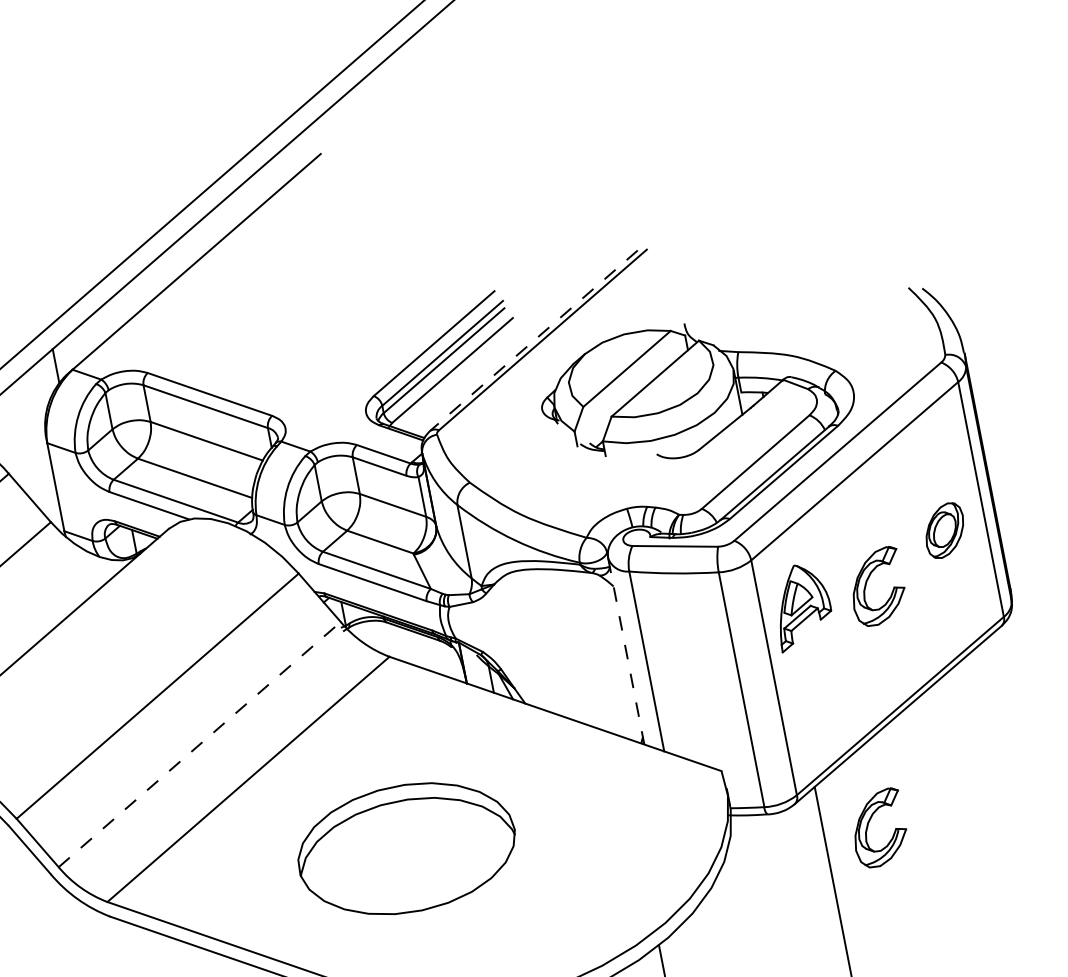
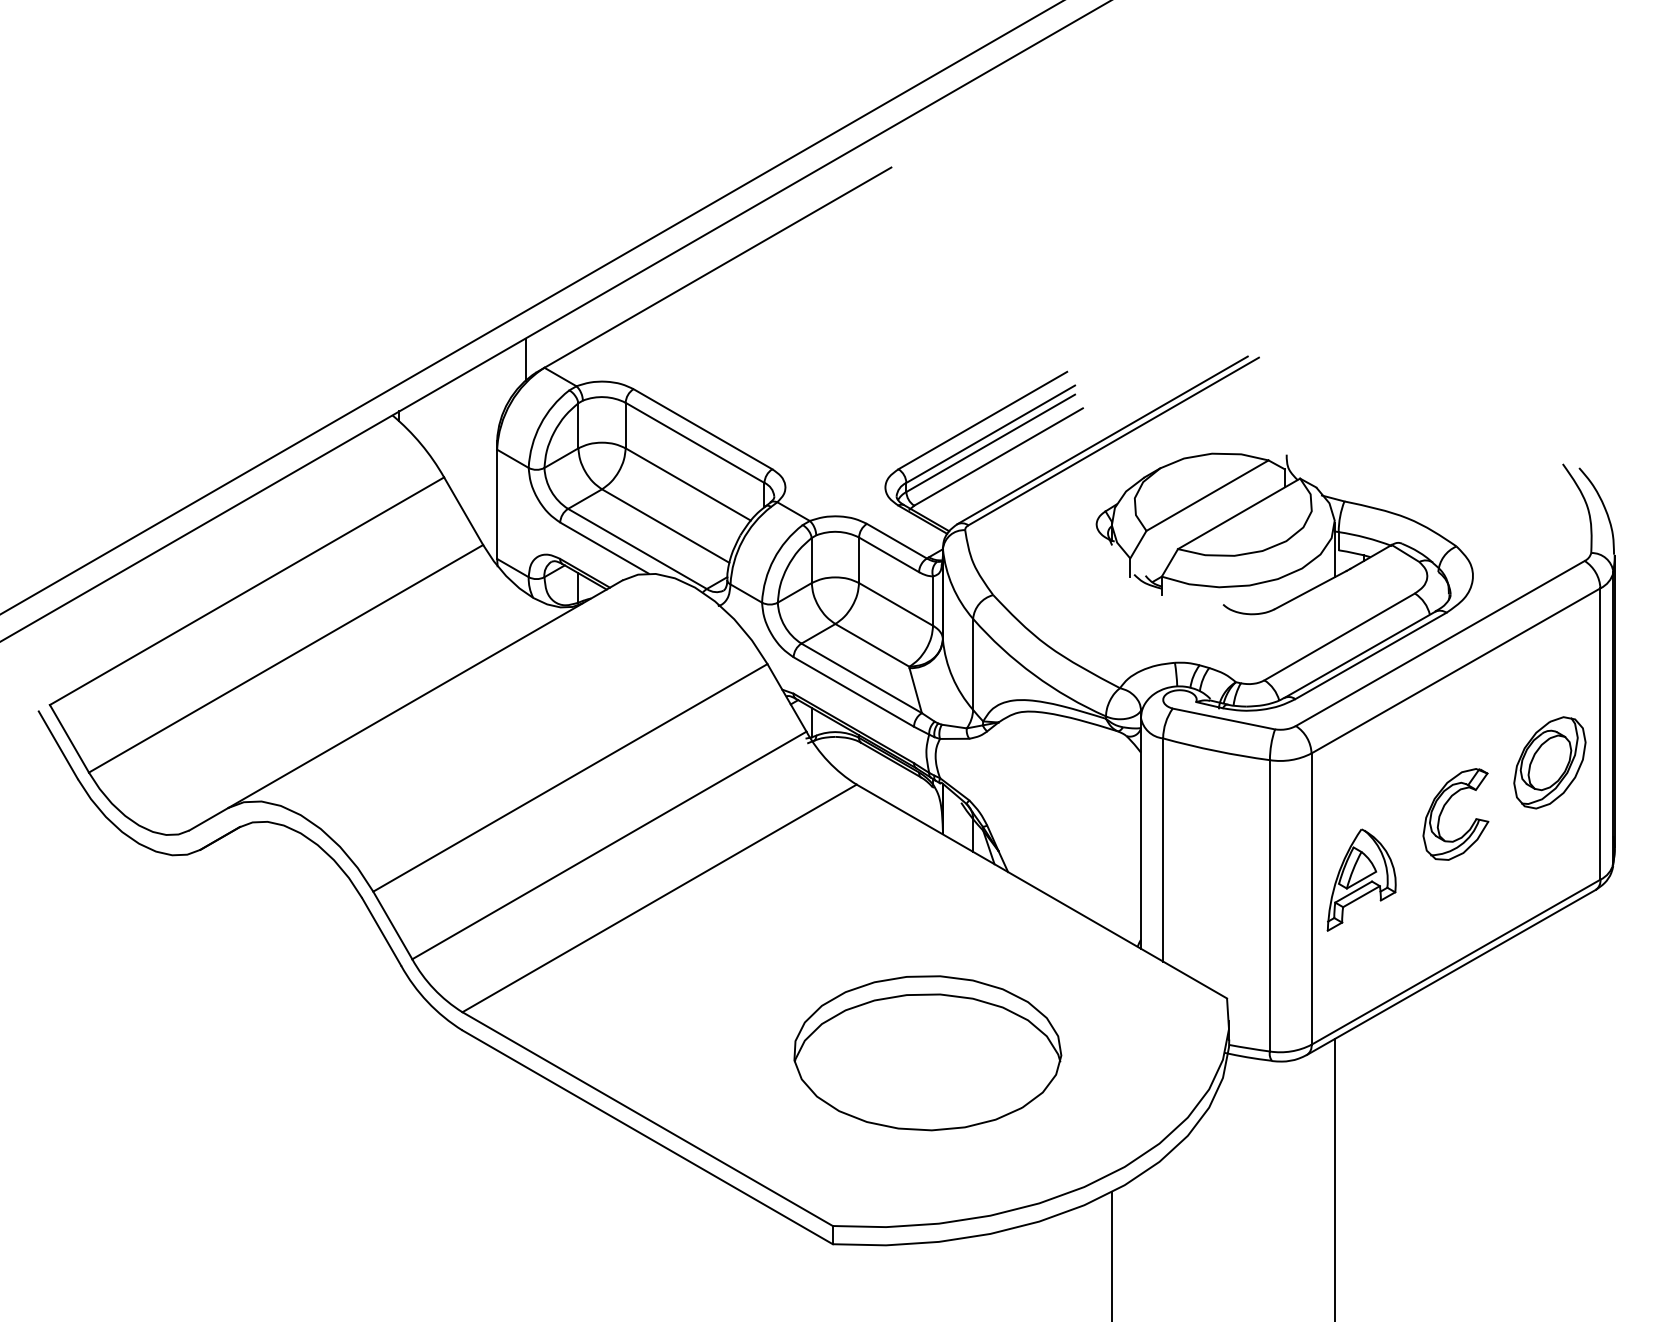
line: (533, 340) -> (1102, 440), dashed -> solid
part: (944, 530) -> (1549, 762), size x1.43
part: (801, 605) -> (1361, 879), moved
line: (625, 651) -> (1140, 833), dashed -> solid
line: (199, 744) -> (609, 845), dashed -> solid
part: (868, 827) -> (1389, 1099), removed
part: (406, 849) -> (927, 1053), moved

